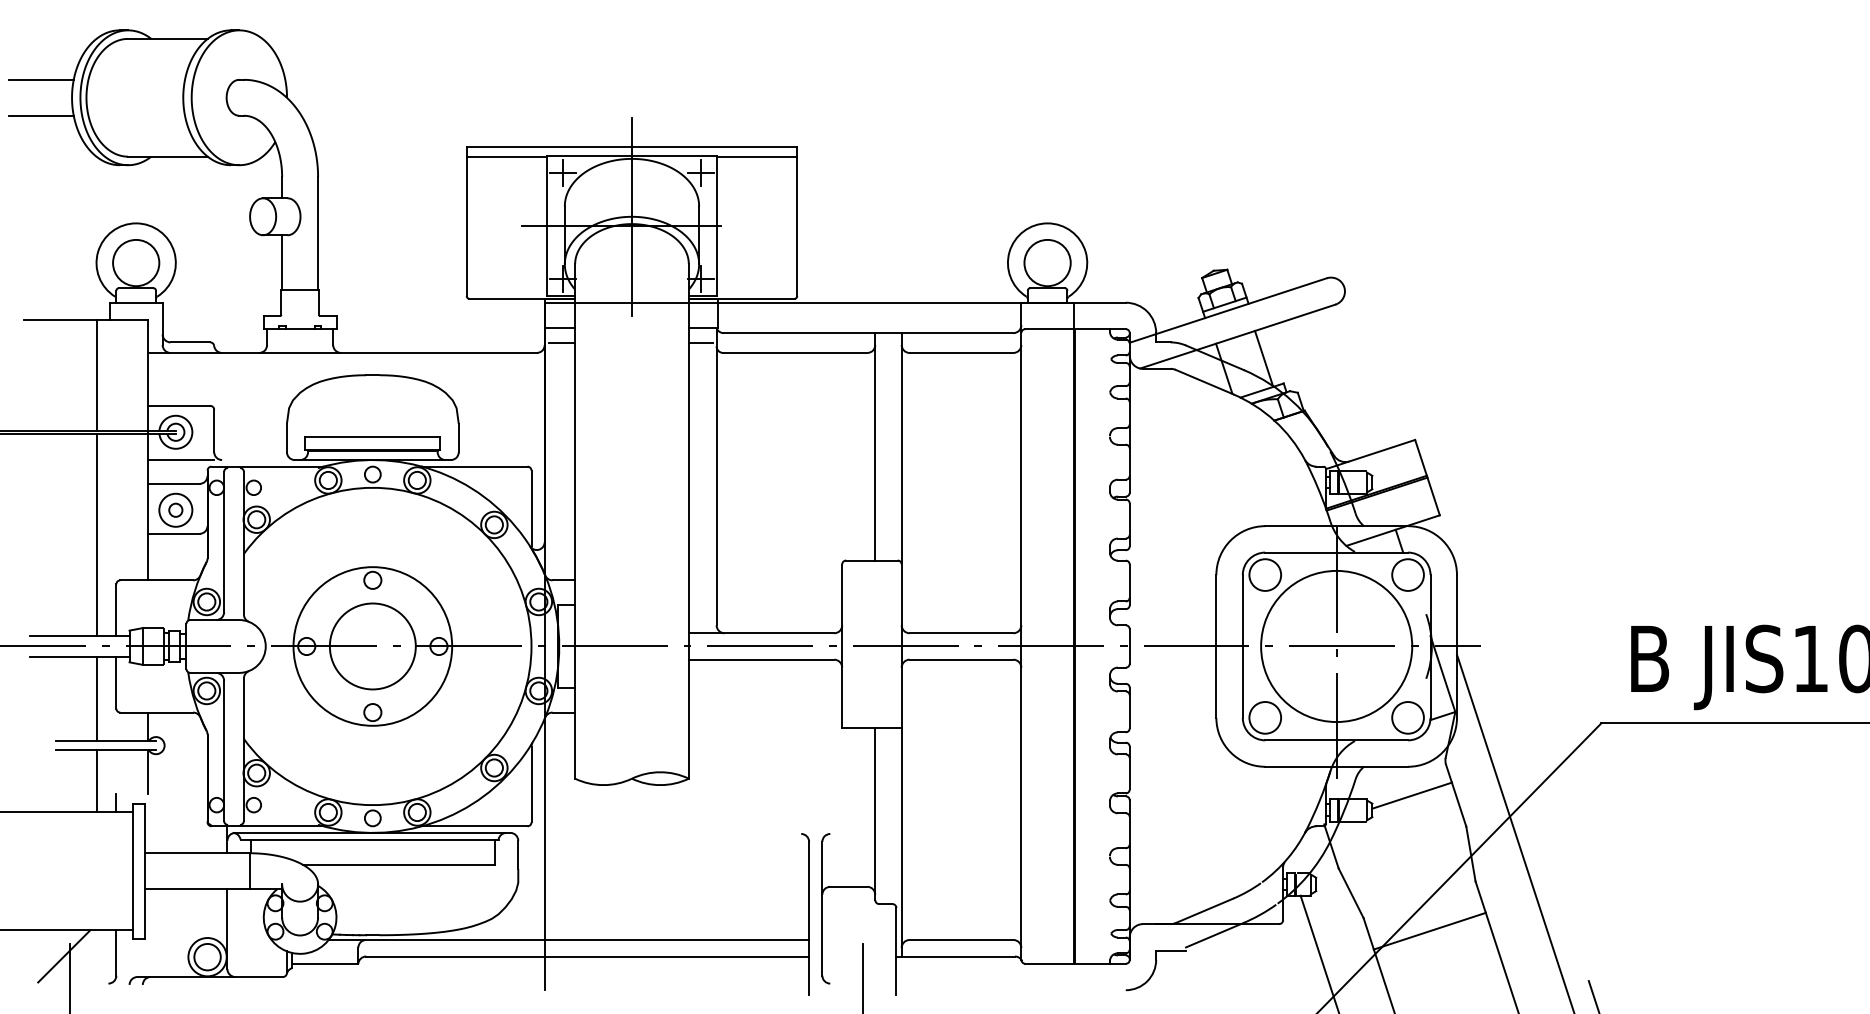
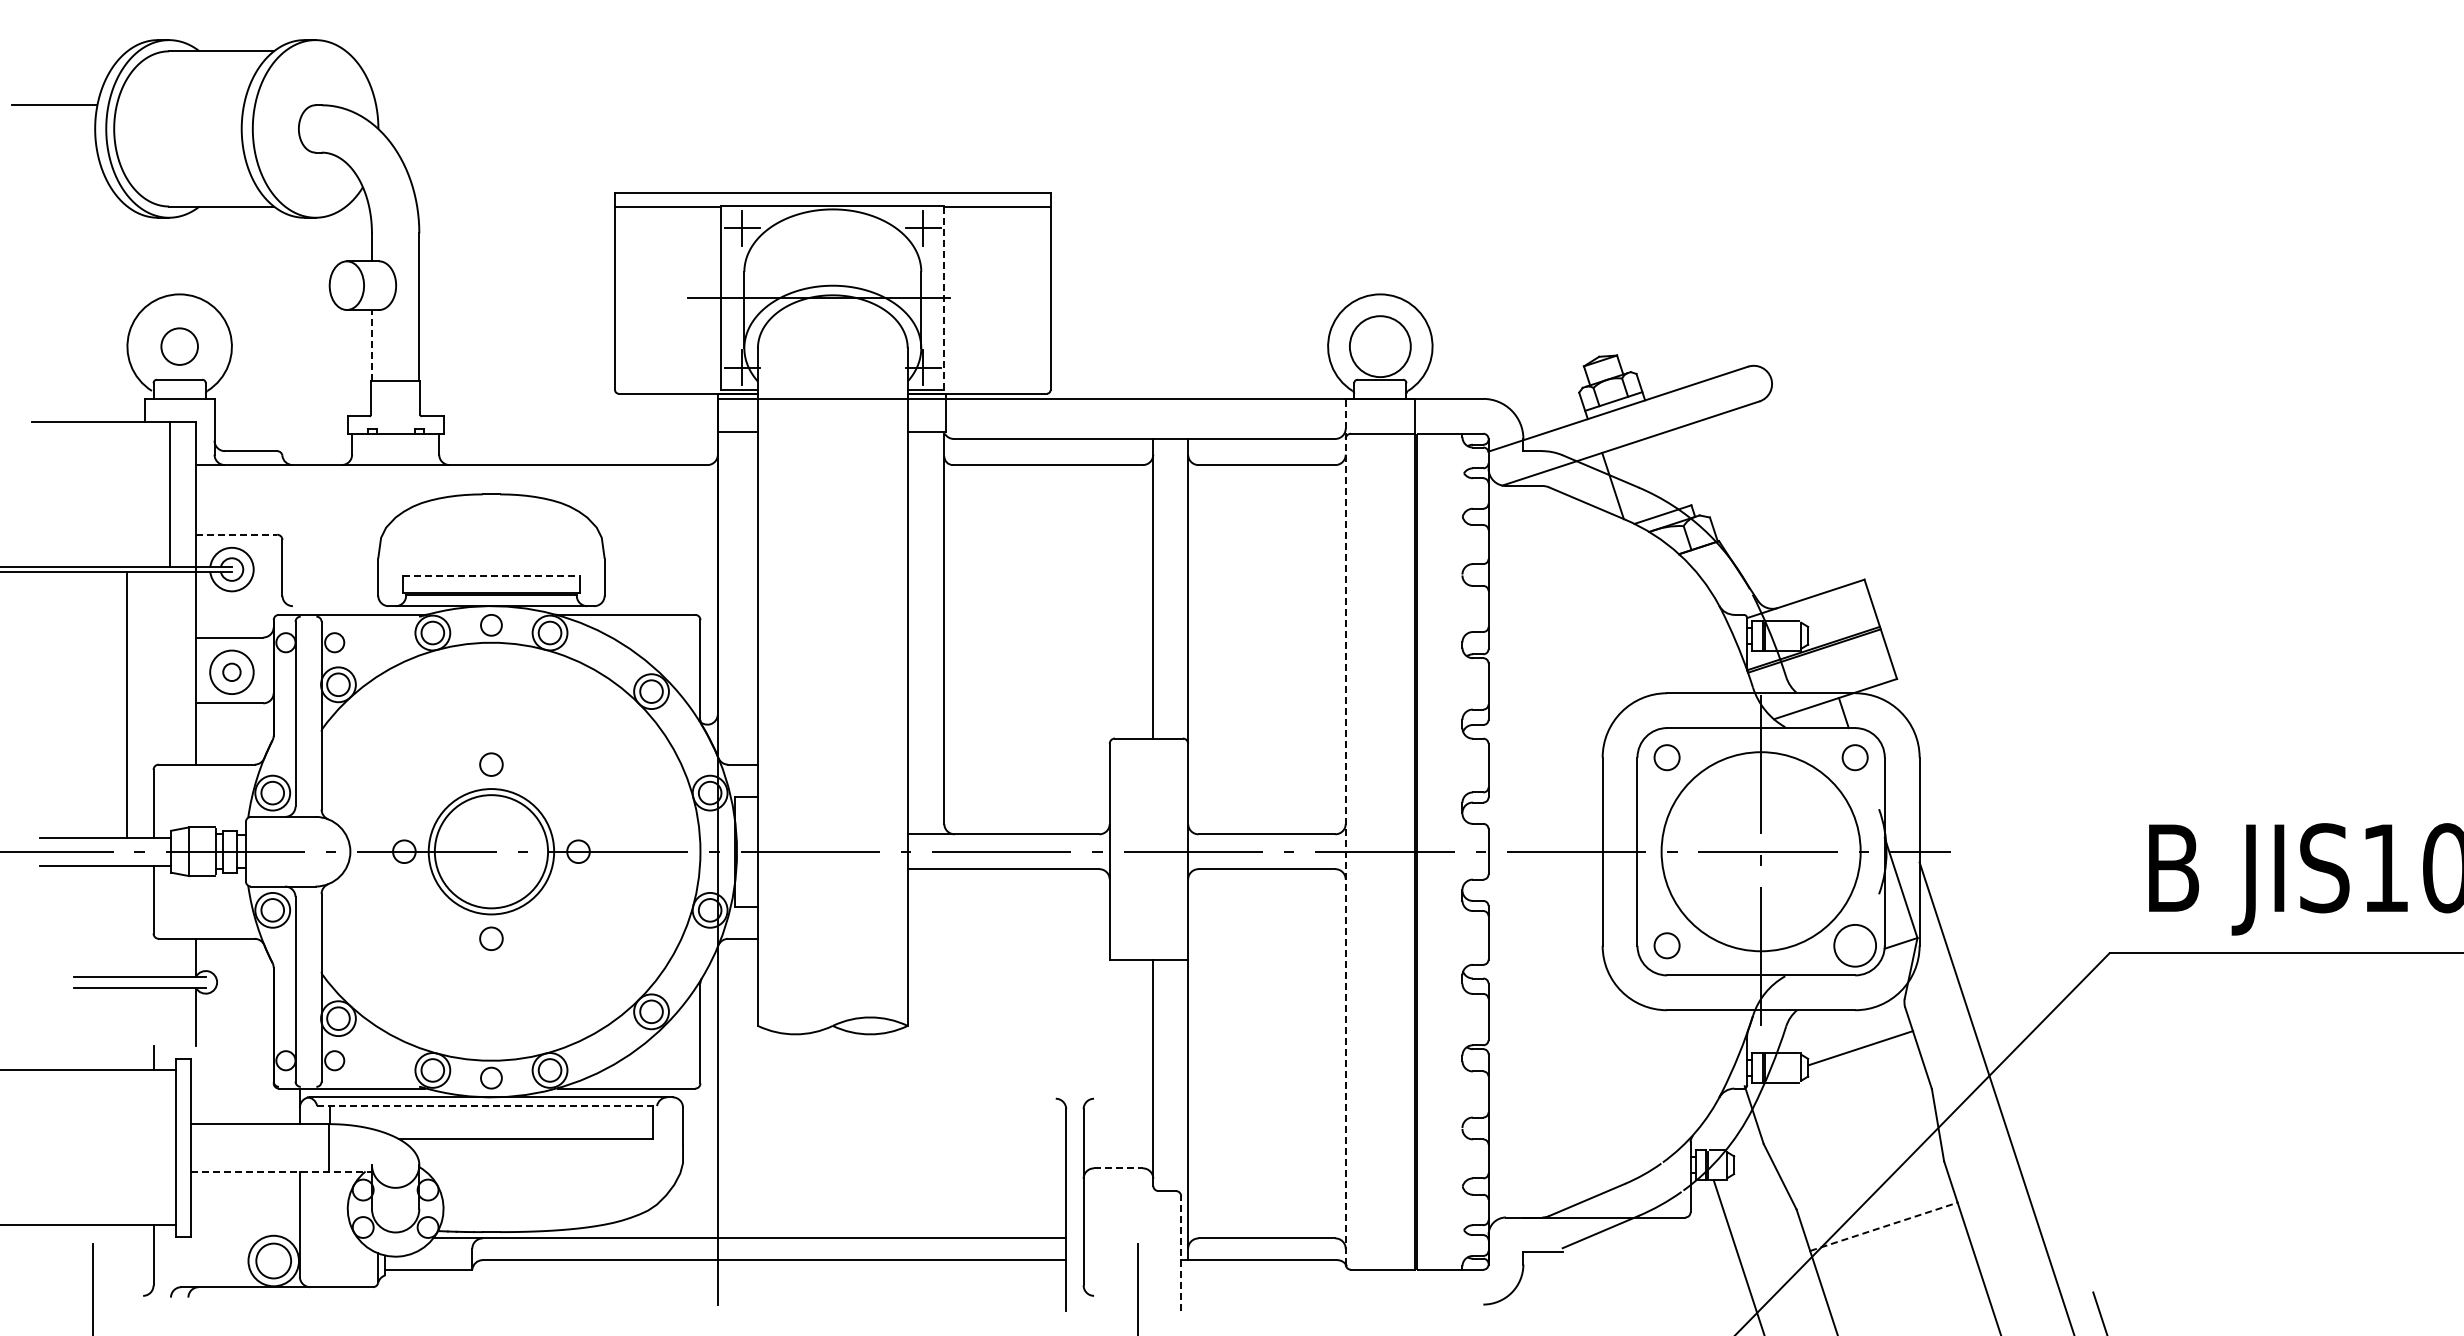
line: (41, 115) -> (54, 152), removed
line: (631, 216) -> (832, 285), removed
line: (716, 225) -> (944, 297), solid -> dashed
circle: (136, 262) -> (179, 346), size x0.6
line: (281, 262) -> (371, 345), solid -> dashed
line: (561, 343) -> (740, 452), removed
line: (700, 343) -> (923, 452), removed
line: (1264, 358) -> (1665, 472), removed
line: (96, 375) -> (170, 494), moved
line: (179, 405) -> (236, 534), solid -> dashed
line: (372, 437) -> (491, 576), solid -> dashed
line: (180, 460) -> (238, 606), removed
circle: (1265, 574) -> (1667, 757), size x0.6
circle: (1408, 574) -> (1855, 757), size x0.6
line: (1021, 631) -> (1345, 831), solid -> dashed
circle: (372, 646) -> (490, 851), size x0.6
line: (96, 698) -> (127, 920), removed
circle: (1265, 717) -> (1667, 945), size x0.6
line: (96, 780) -> (127, 1028), removed
line: (369, 839) -> (487, 1106), solid -> dashed
line: (848, 886) -> (1118, 1168), solid -> dashed
line: (214, 889) -> (282, 1171), solid -> dashed
line: (1429, 930) -> (1883, 1226), solid -> dashed
line: (896, 951) -> (1181, 1253), solid -> dashed
line: (63, 956) -> (84, 1259), removed

